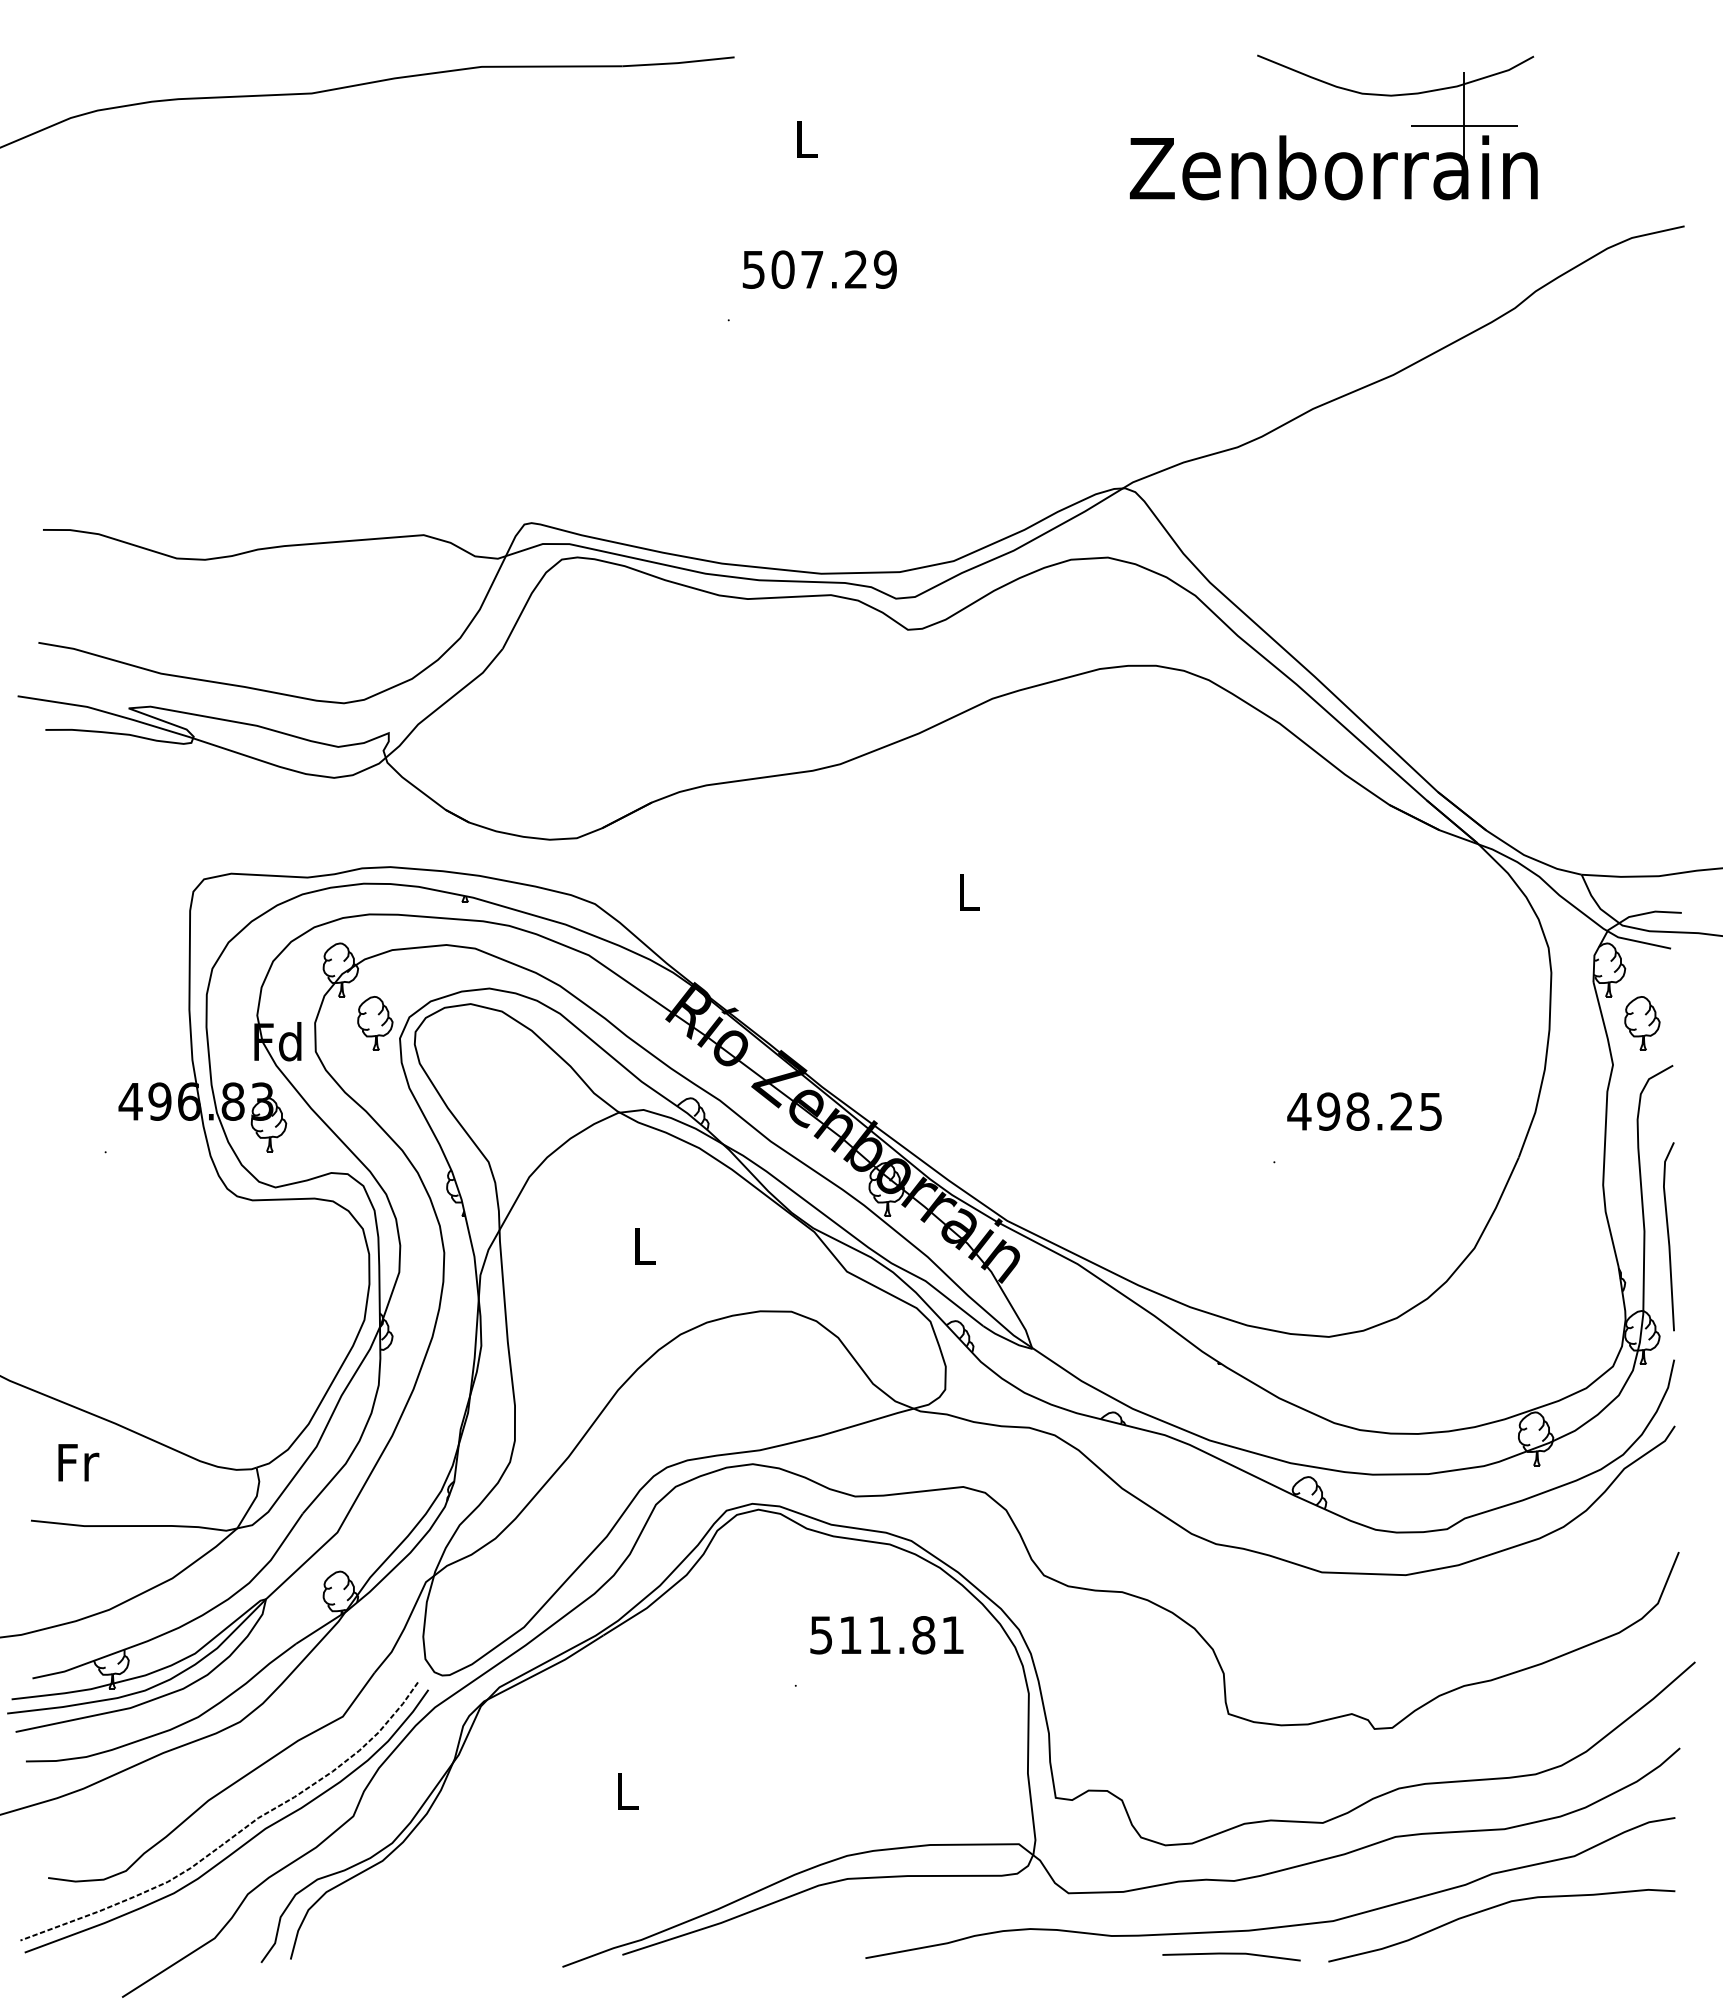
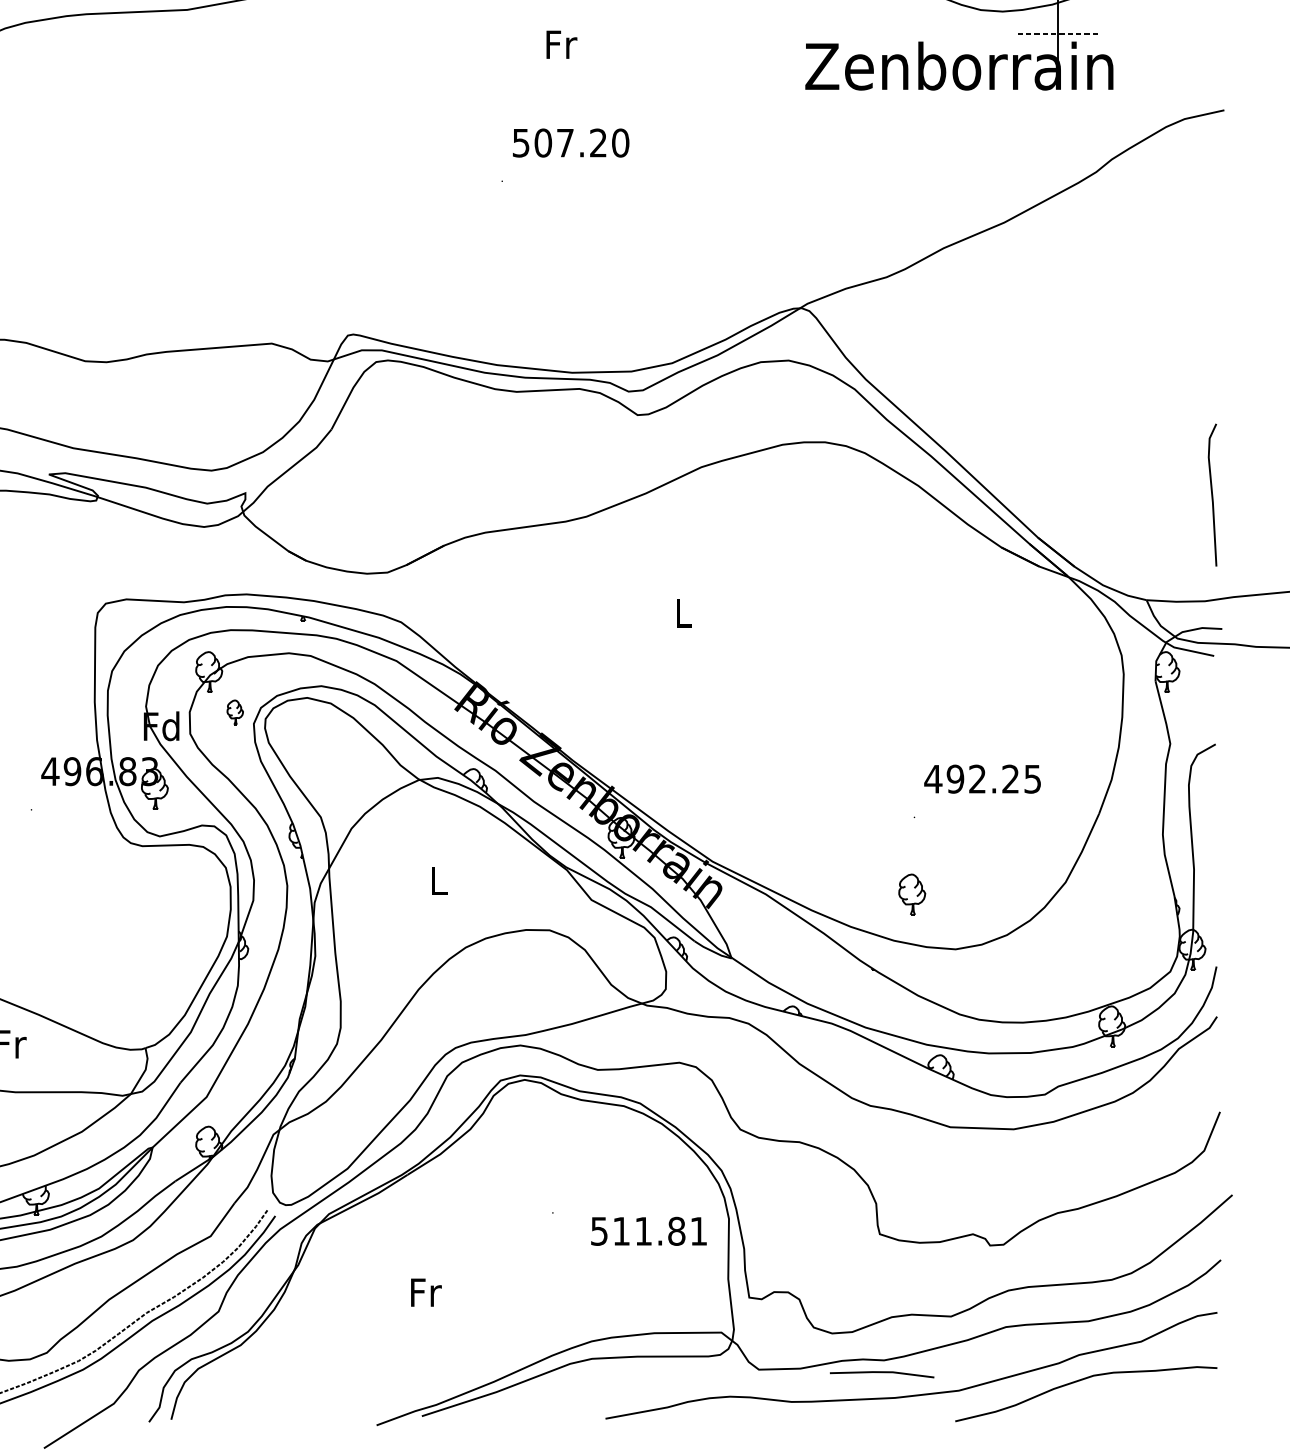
line: (1464, 125) -> (1058, 34), solid -> dashed
text: (807, 139) -> (561, 44), L -> Fr
text: (885, 269) -> (620, 142), 507.29 -> 507.20
part: (375, 1023) -> (235, 712), size x0.6
part: (1642, 1023) -> (912, 894), moved
text: (1357, 1111) -> (977, 779), 498.25 -> 492.25
line: (1668, 1236) -> (1212, 494), moved
text: (886, 1635) -> (648, 1231), moved
text: (628, 1790) -> (426, 1292), L -> Fr
line: (1231, 1954) -> (882, 1372), moved

